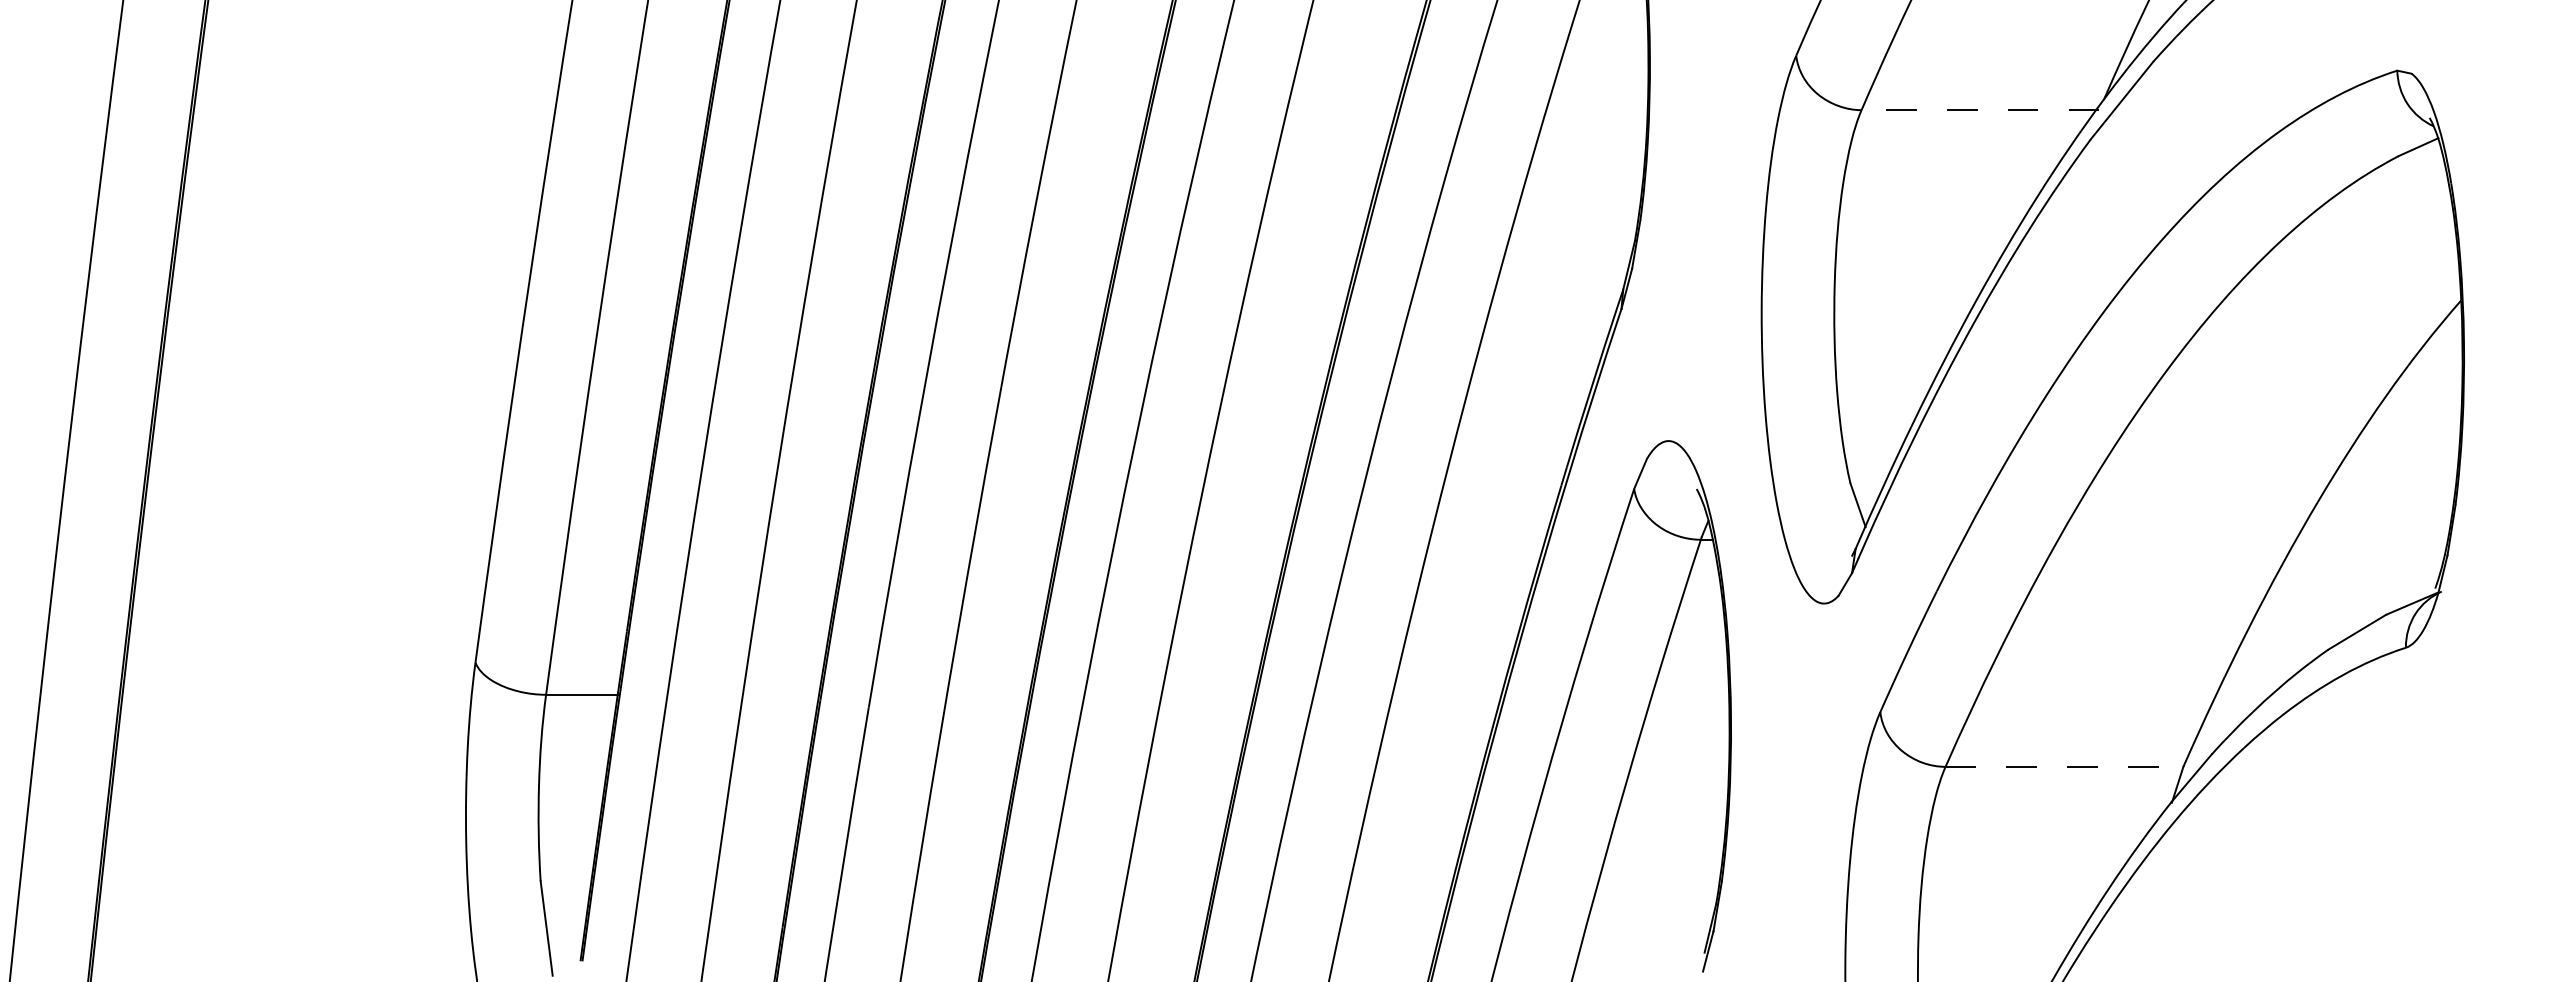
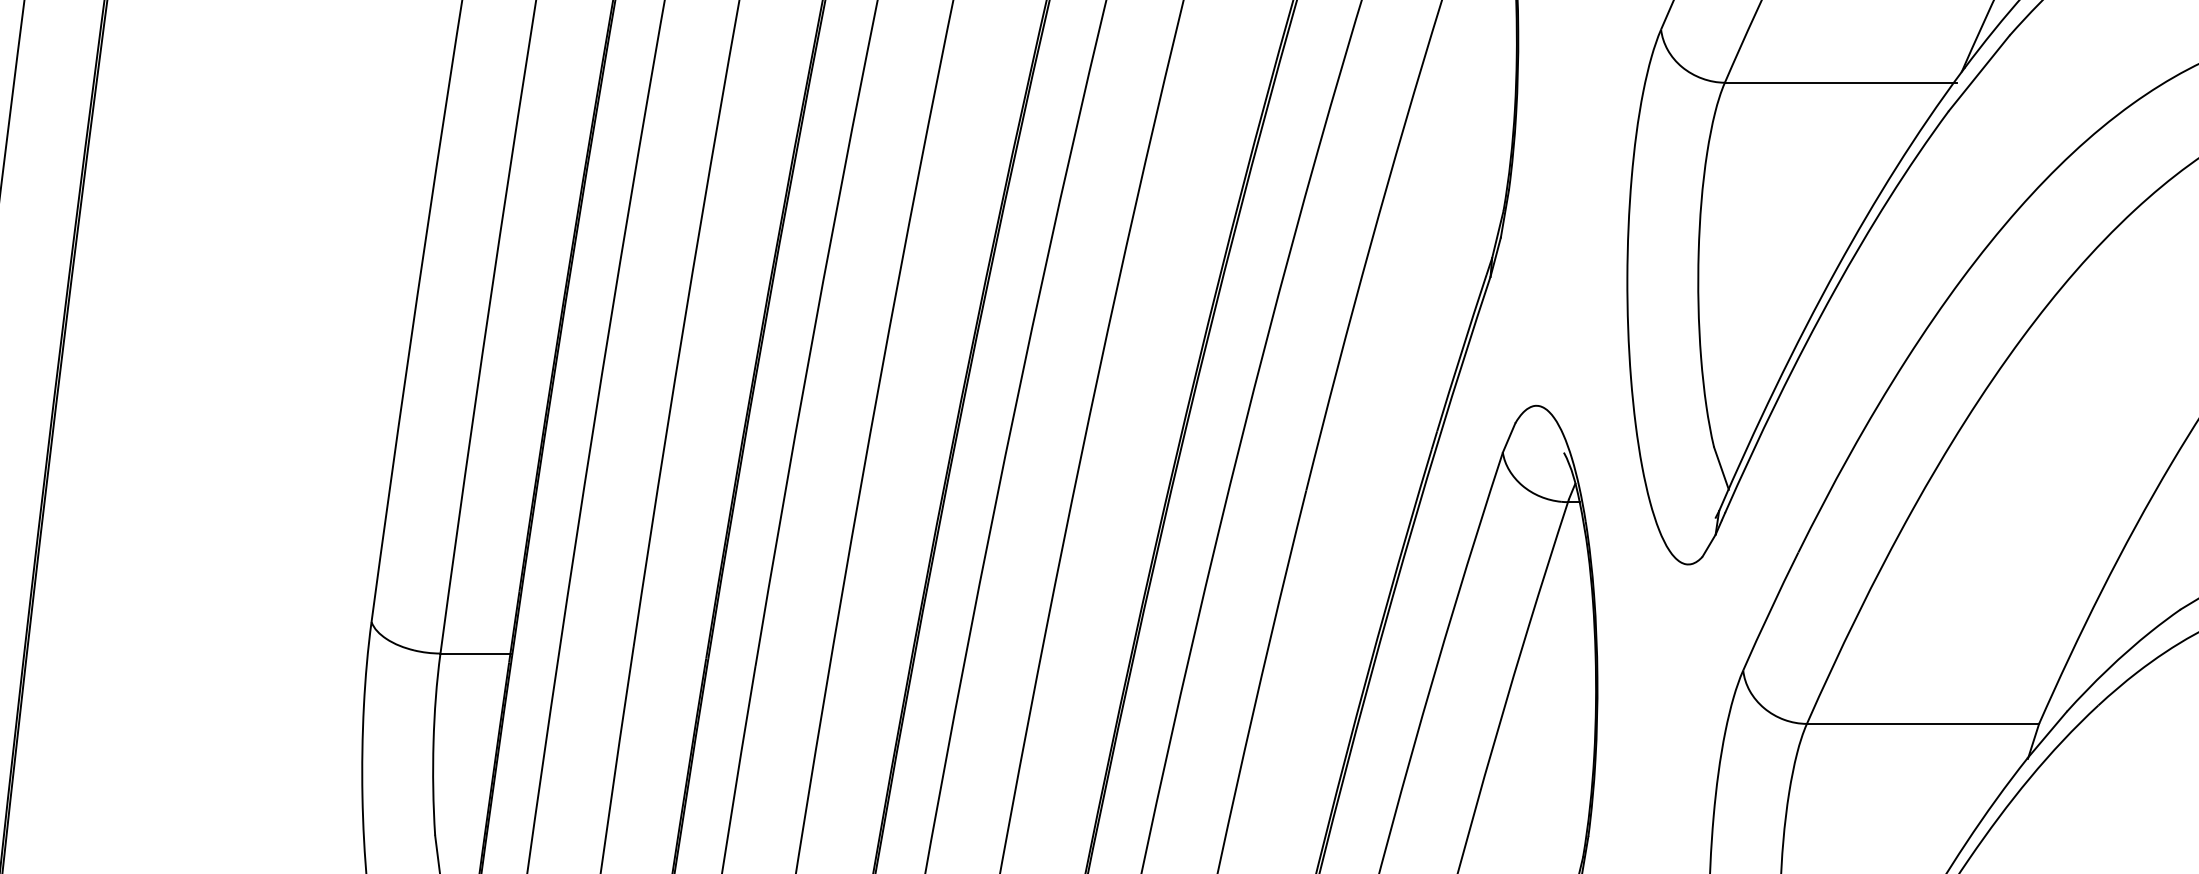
line: (1980, 110) -> (1841, 83), dashed -> solid
line: (2064, 766) -> (1923, 723), dashed -> solid

